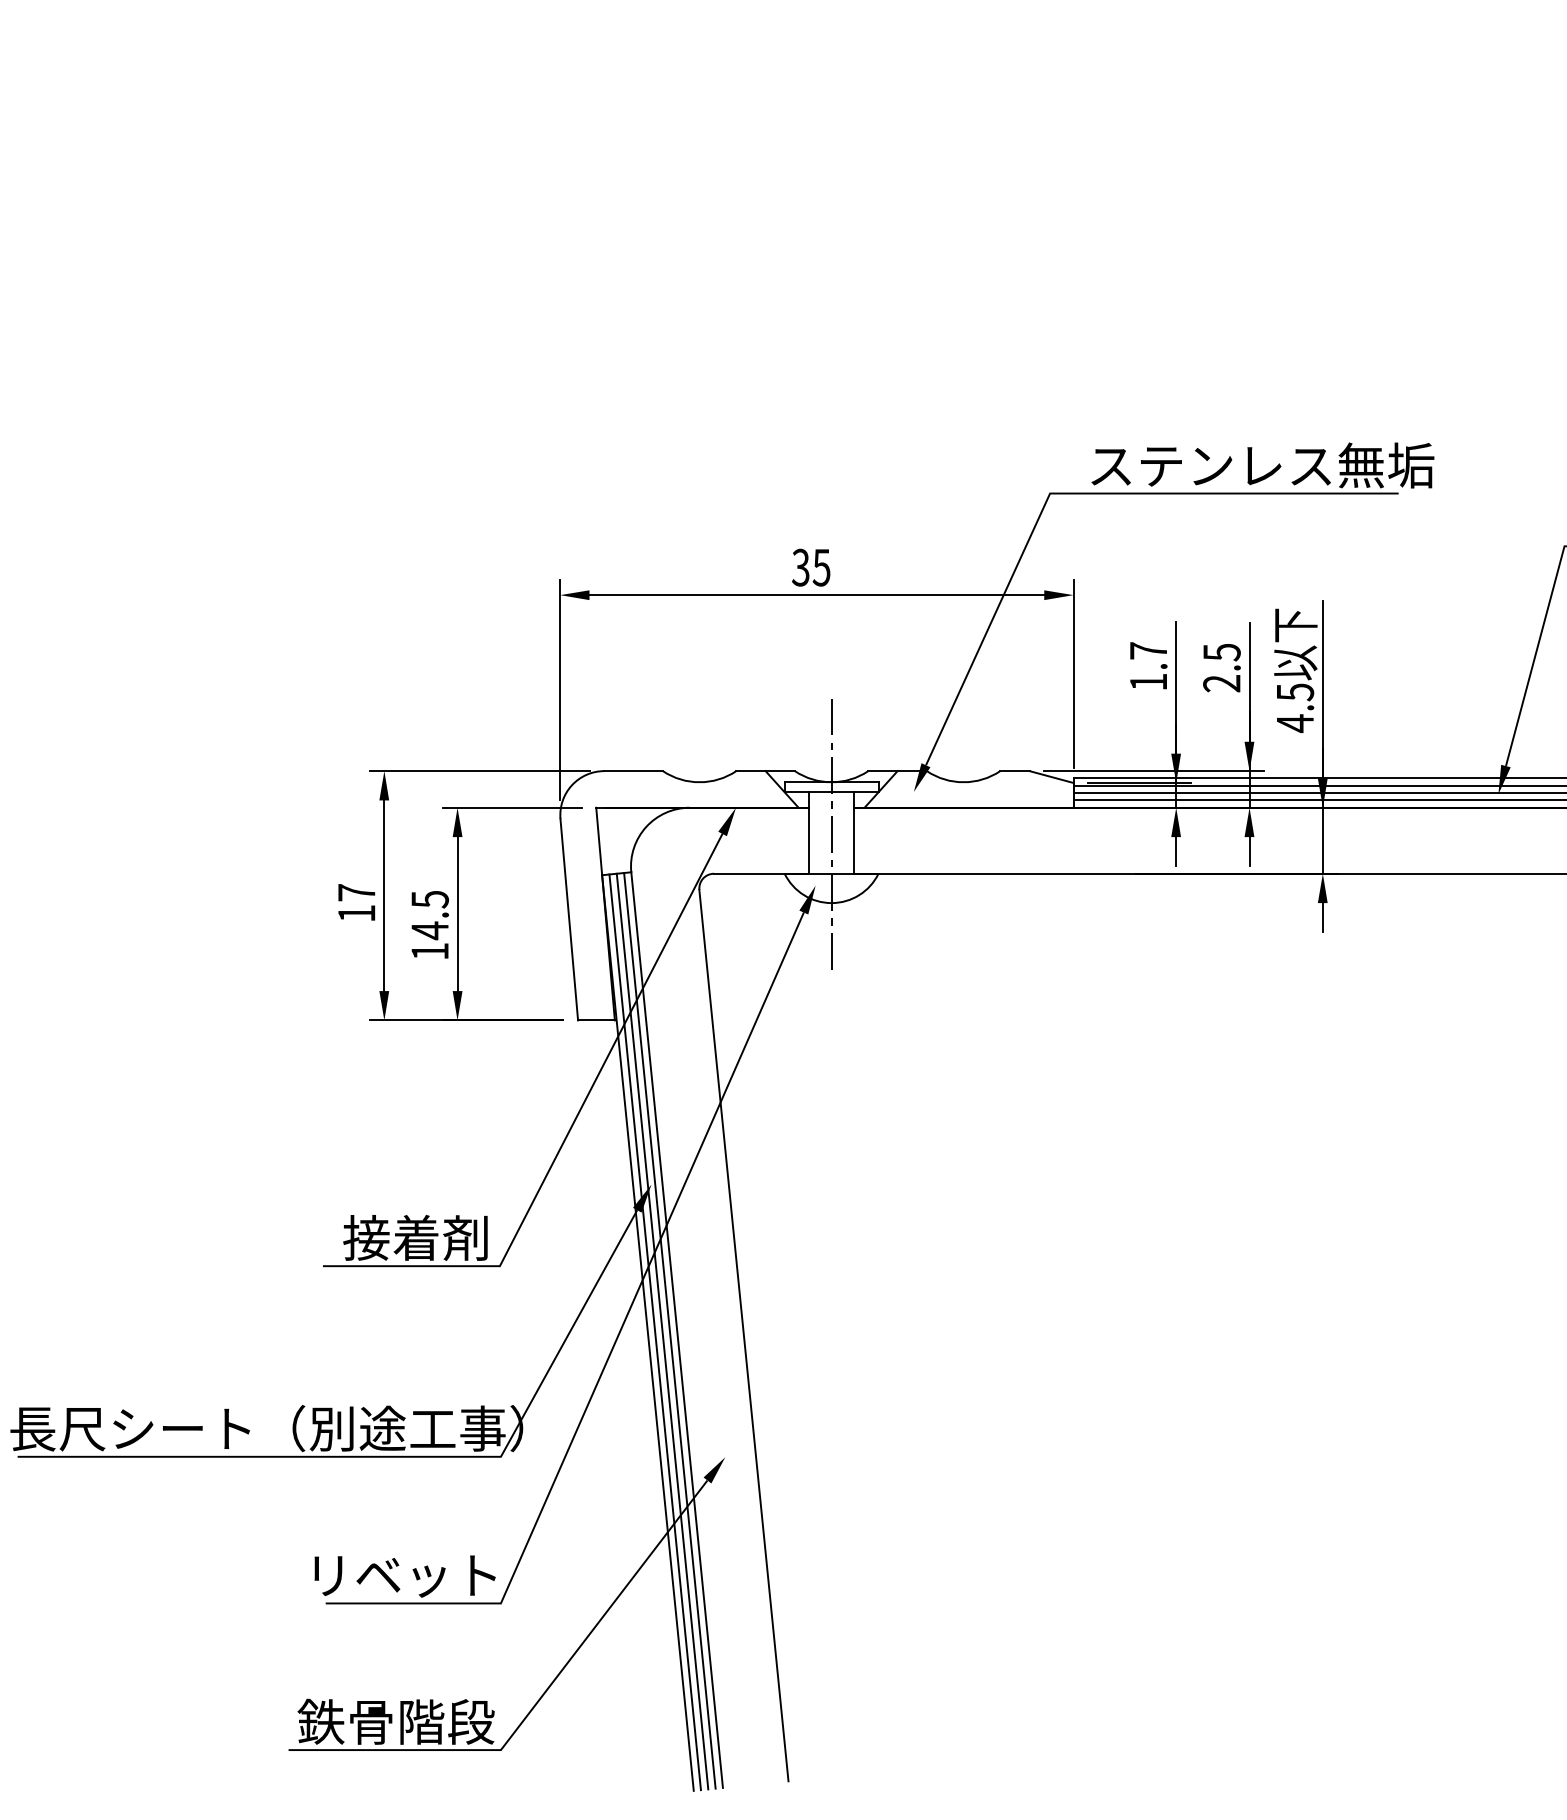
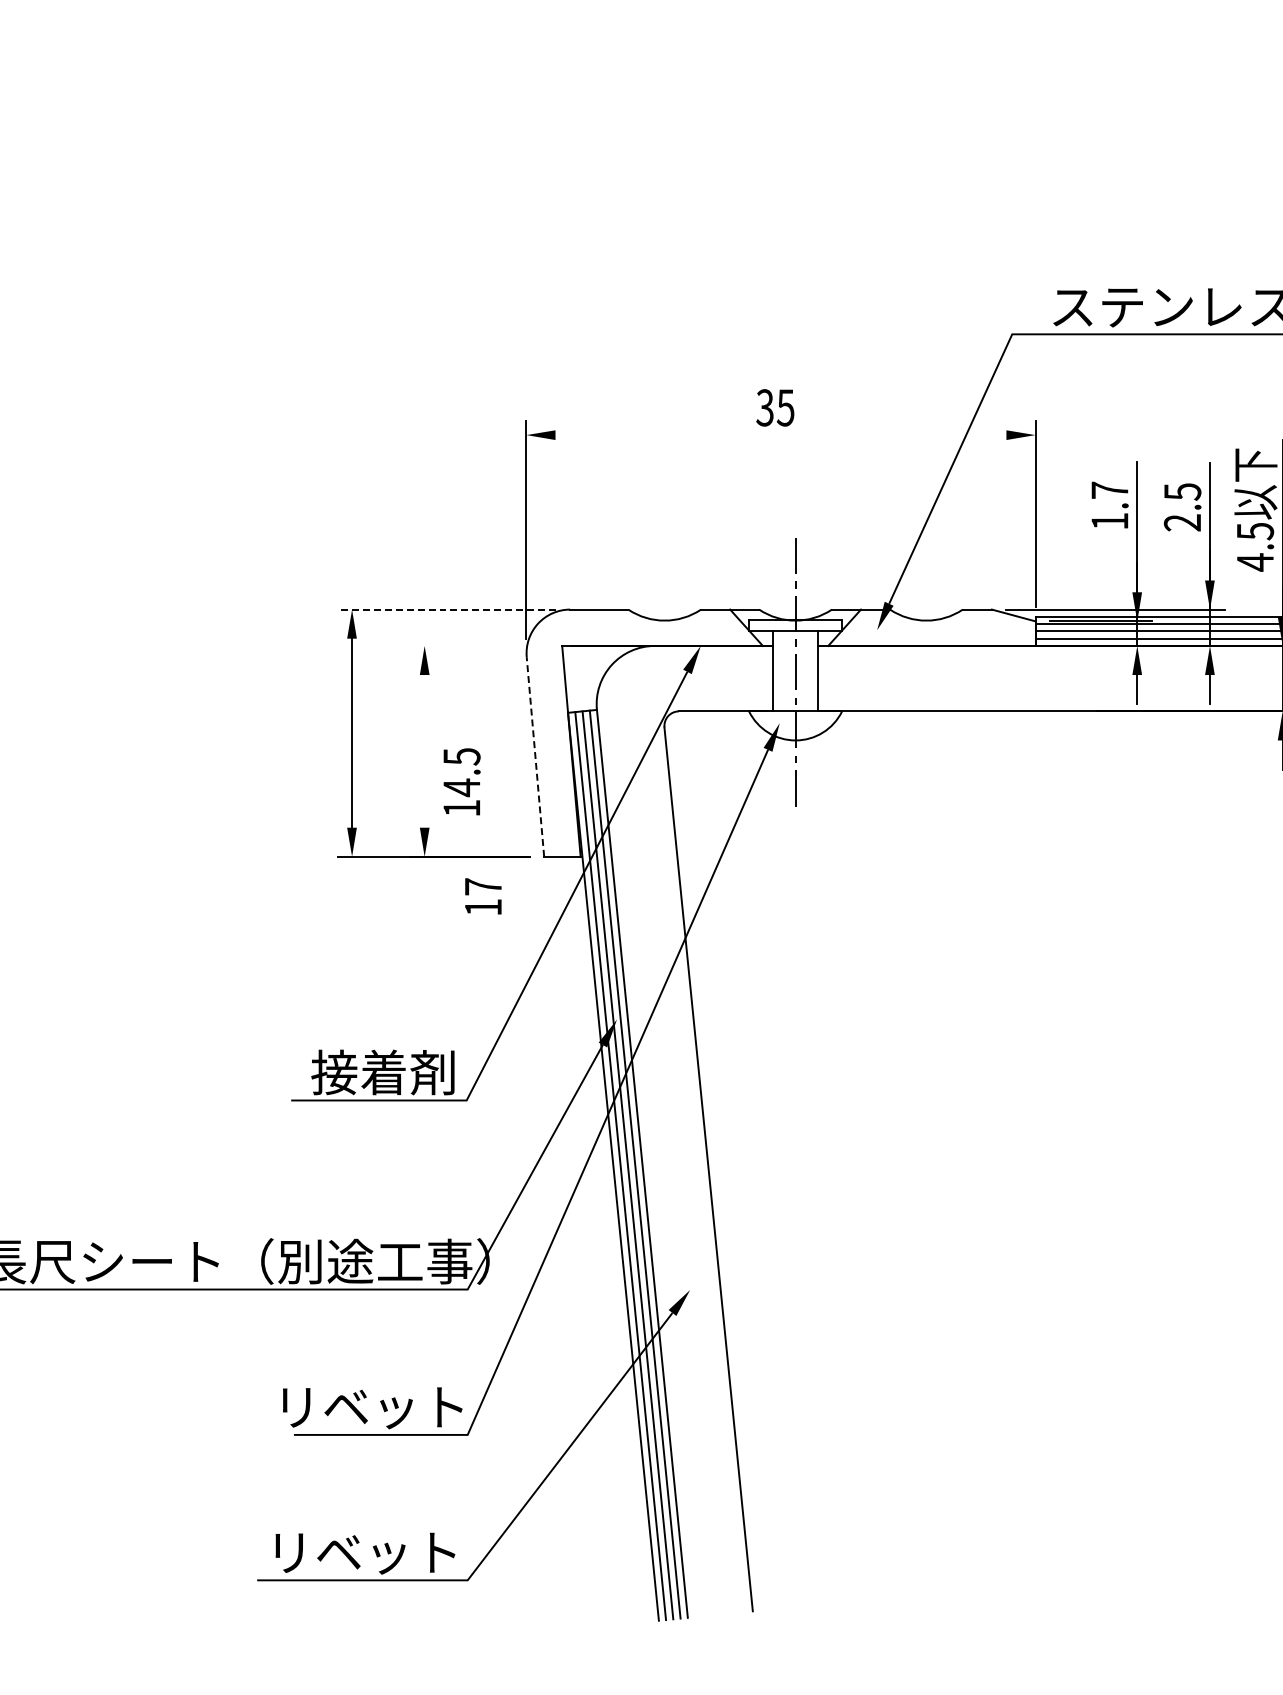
line: (816, 595) -> (780, 435), removed
line: (479, 771) -> (446, 609), solid -> dashed
line: (511, 807) -> (478, 645), removed
text: (356, 902) -> (483, 896), moved
line: (457, 914) -> (424, 751), removed
line: (569, 919) -> (535, 756), solid -> dashed
text: (429, 924) -> (461, 781), moved
text: (395, 1721) -> (363, 1551), 鉄骨階段 -> リベット

